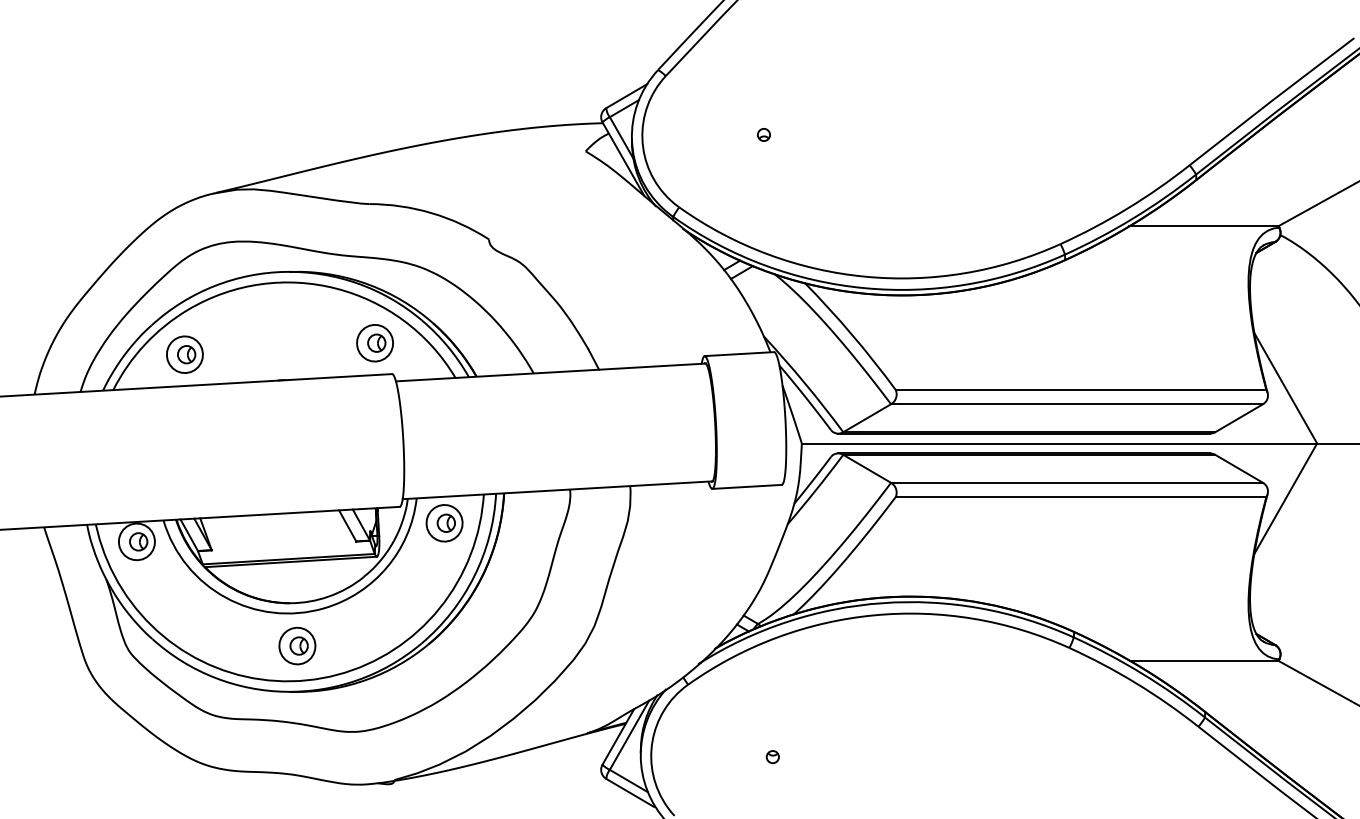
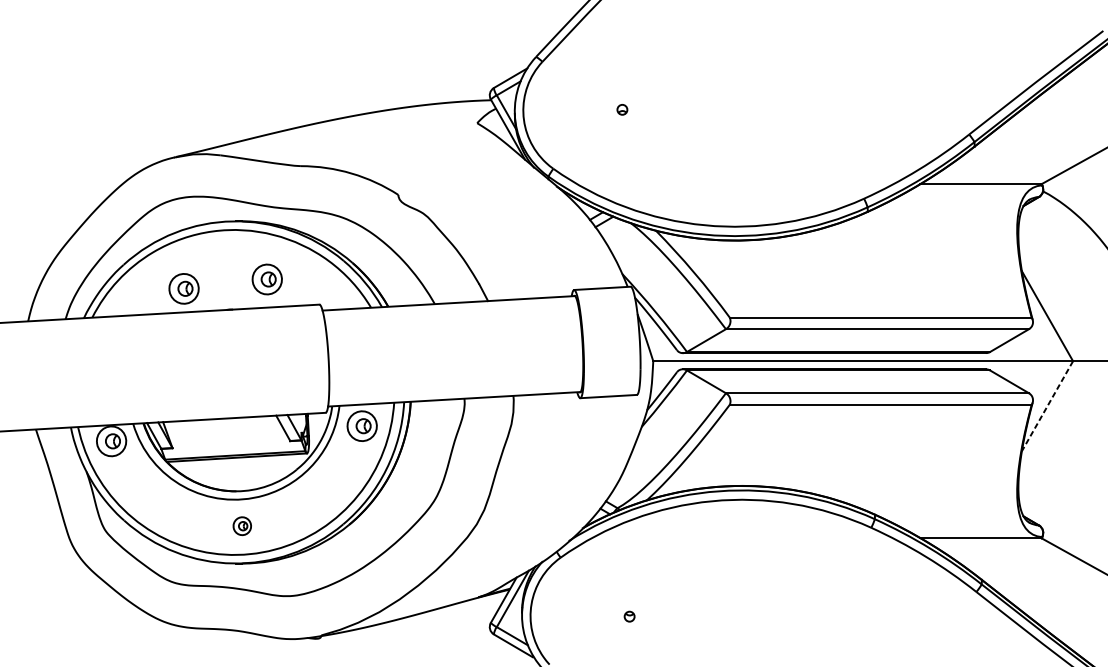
part: (374, 343) -> (266, 279), moved
part: (184, 354) -> (183, 288), moved
line: (1285, 498) -> (1047, 406), solid -> dashed
part: (297, 645) -> (242, 525), size x0.6

